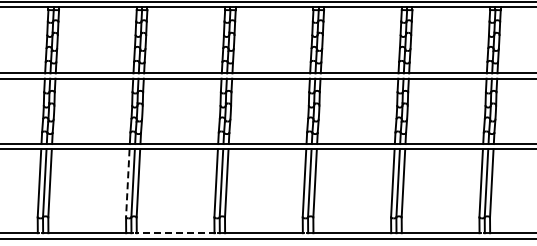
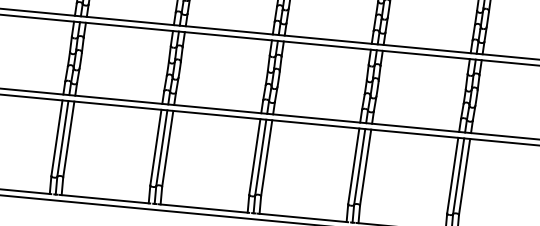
line: (127, 183) -> (155, 147), dashed -> solid
line: (174, 233) -> (202, 208), dashed -> solid

